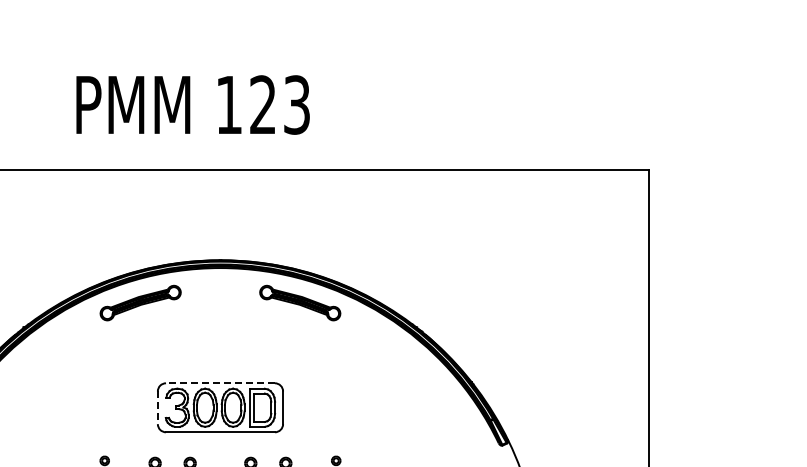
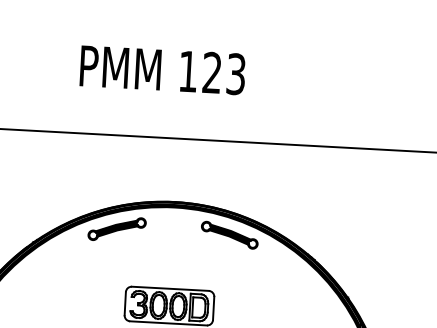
text: (192, 104) -> (162, 69), moved
line: (219, 383) -> (169, 288), dashed -> solid
line: (157, 408) -> (125, 304), dashed -> solid

